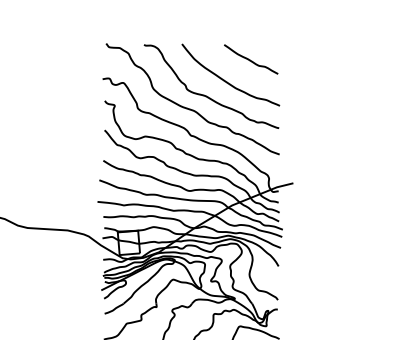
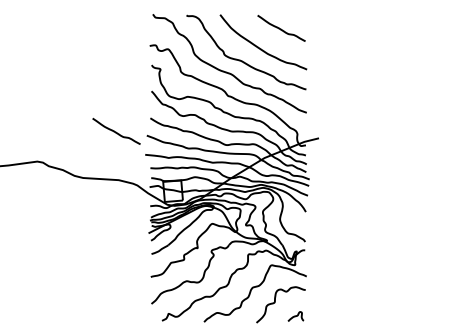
curve: (65, 175) -> (116, 131), added

